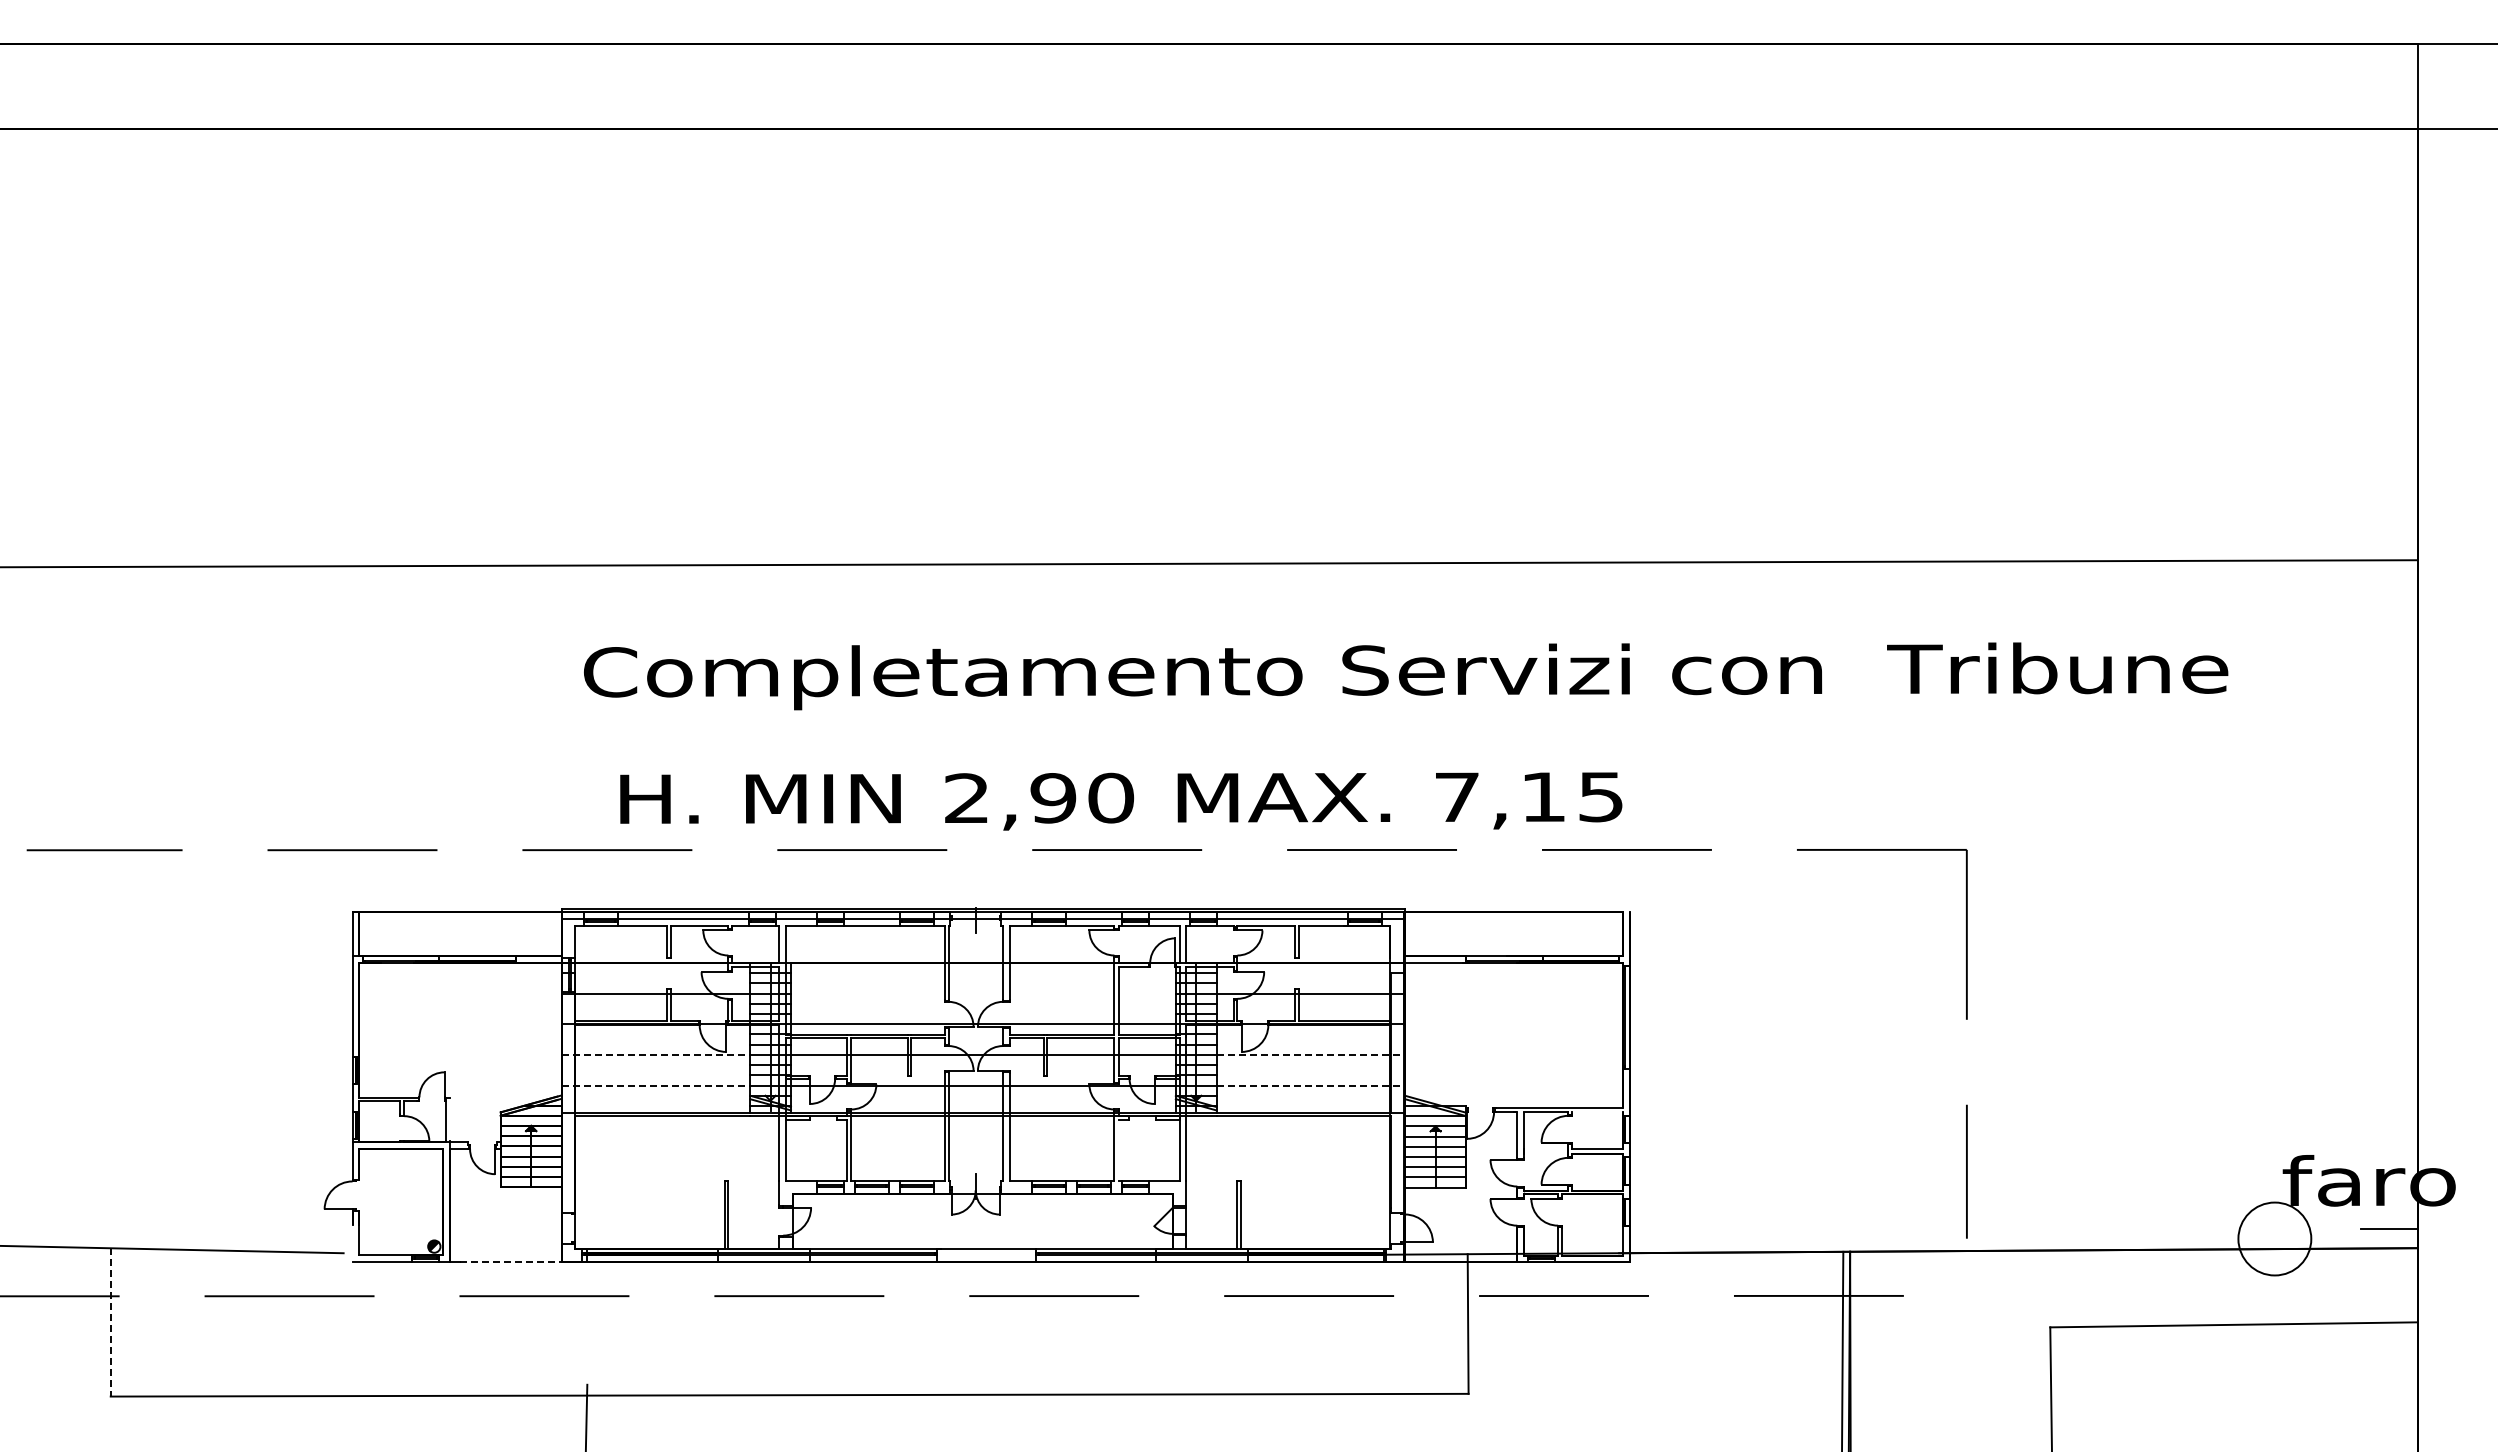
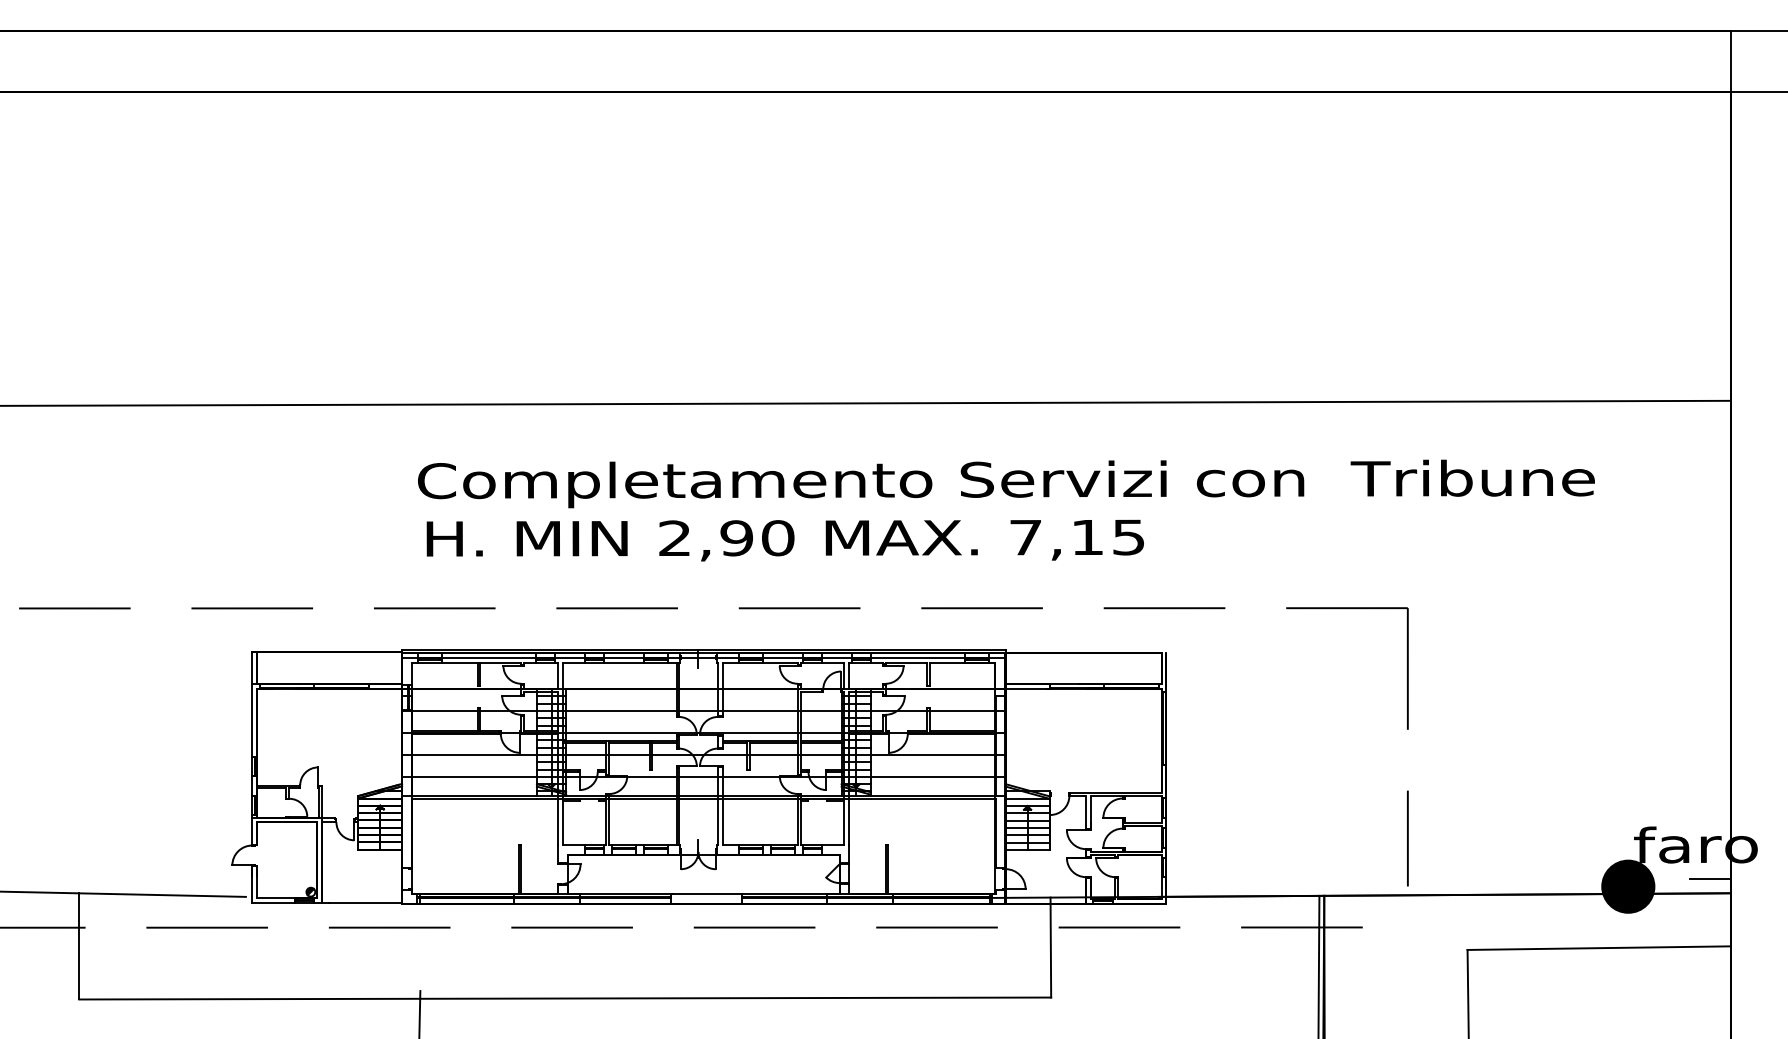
text: (1121, 801) -> (785, 540), moved
line: (982, 993) -> (703, 710), added
line: (656, 1054) -> (469, 754), dashed -> solid
line: (1311, 1054) -> (938, 754), dashed -> solid
line: (656, 1085) -> (469, 776), dashed -> solid
line: (1311, 1085) -> (938, 776), dashed -> solid
line: (1596, 1112) -> (1142, 796), added
line: (449, 1120) -> (321, 801), added
line: (1118, 1149) -> (800, 822), added
fill: (2274, 1238) -> (1628, 886), added
line: (352, 1243) -> (252, 889), added
line: (511, 1262) -> (366, 903), dashed -> solid
line: (110, 1322) -> (79, 946), dashed -> solid

